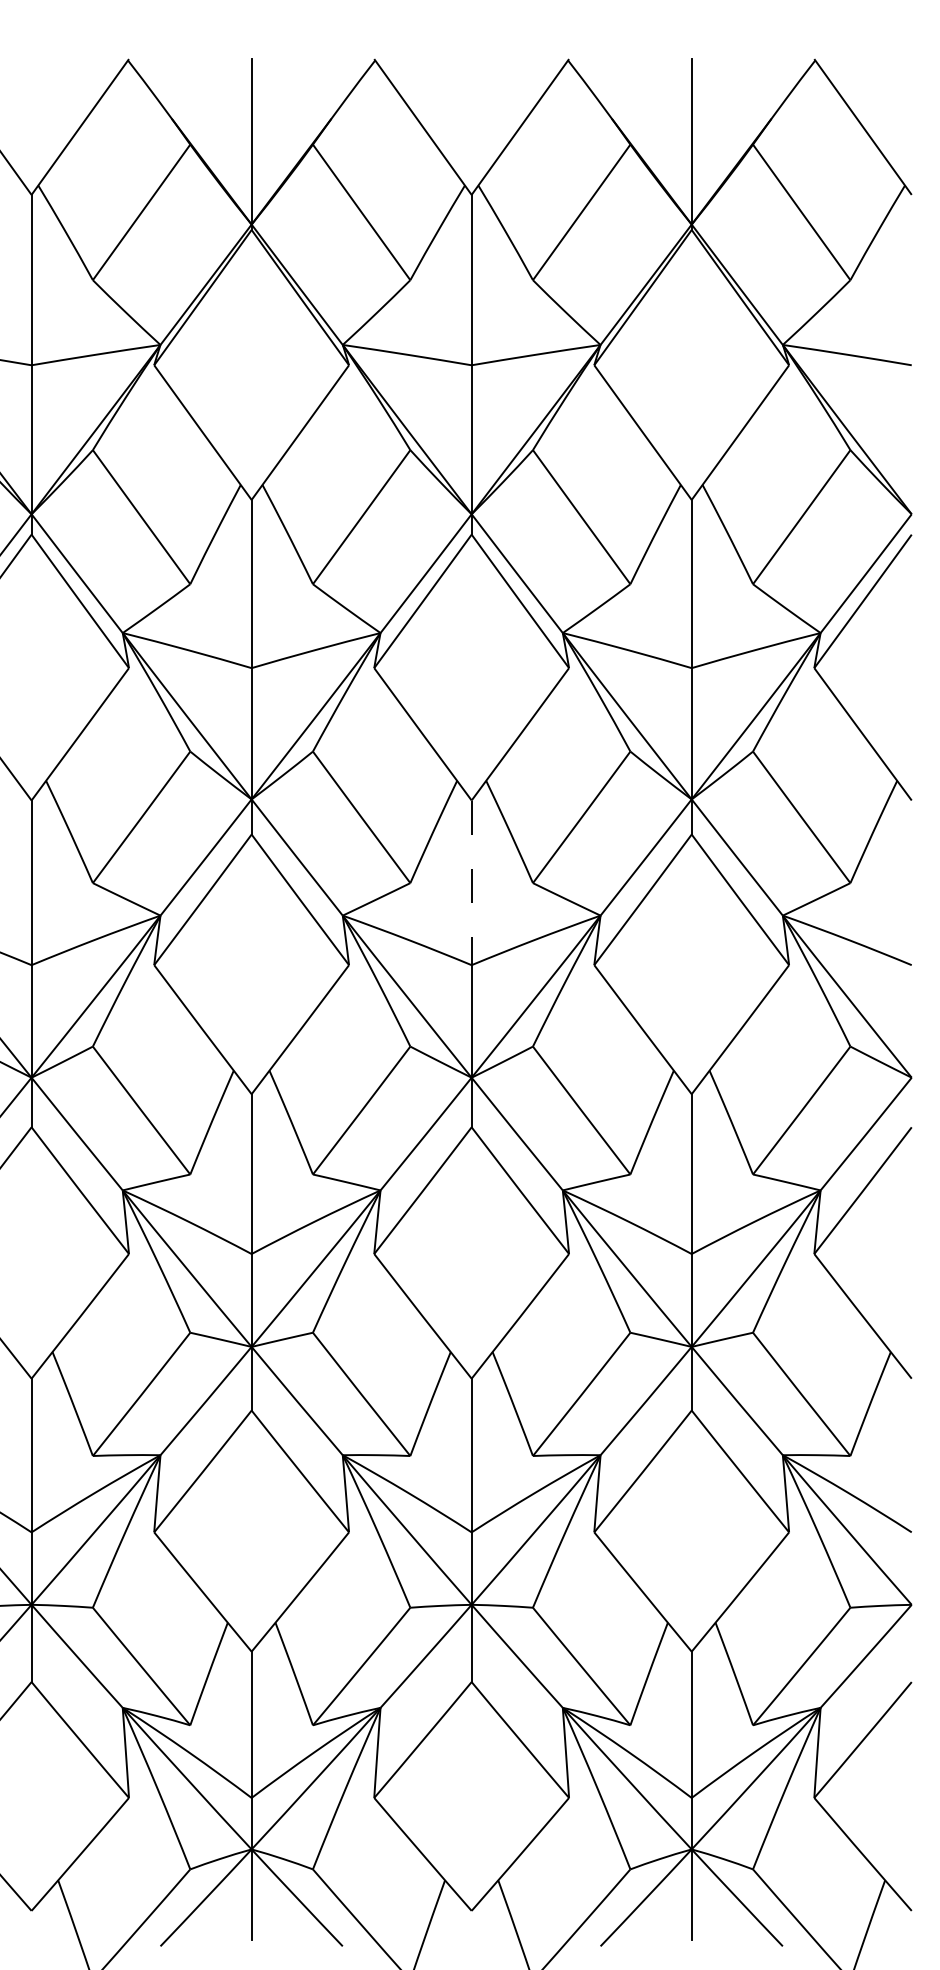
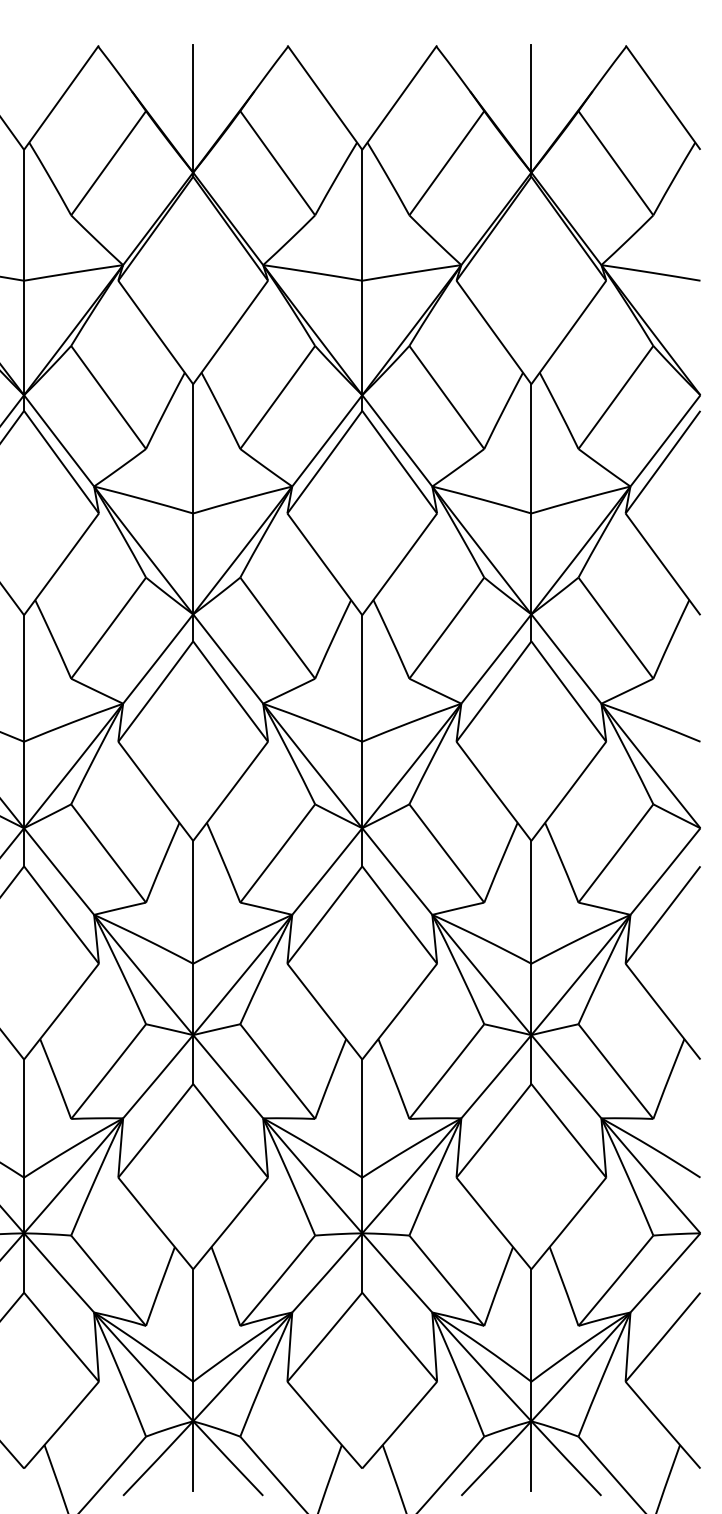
line: (471, 883) -> (362, 678), dashed -> solid

